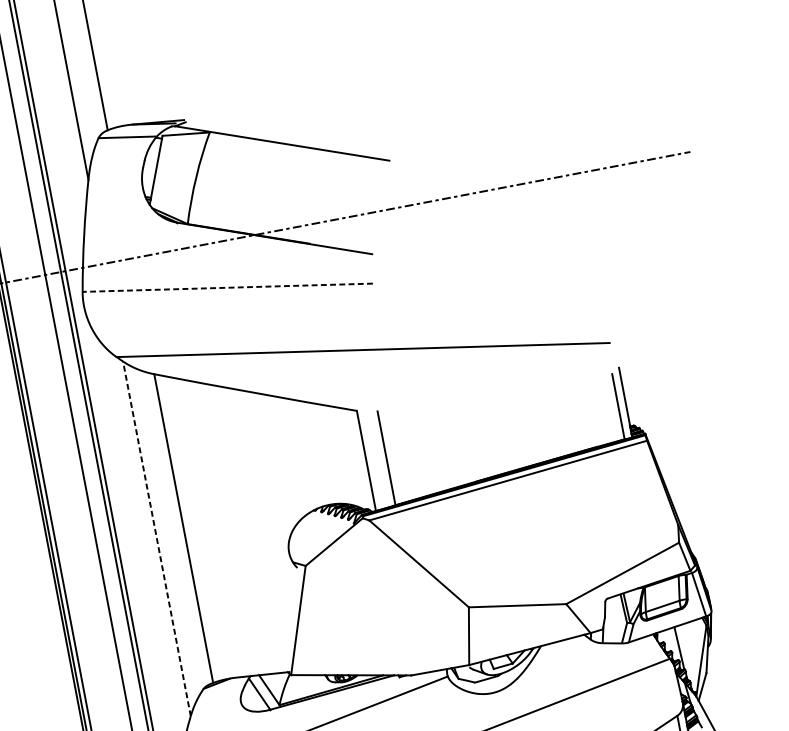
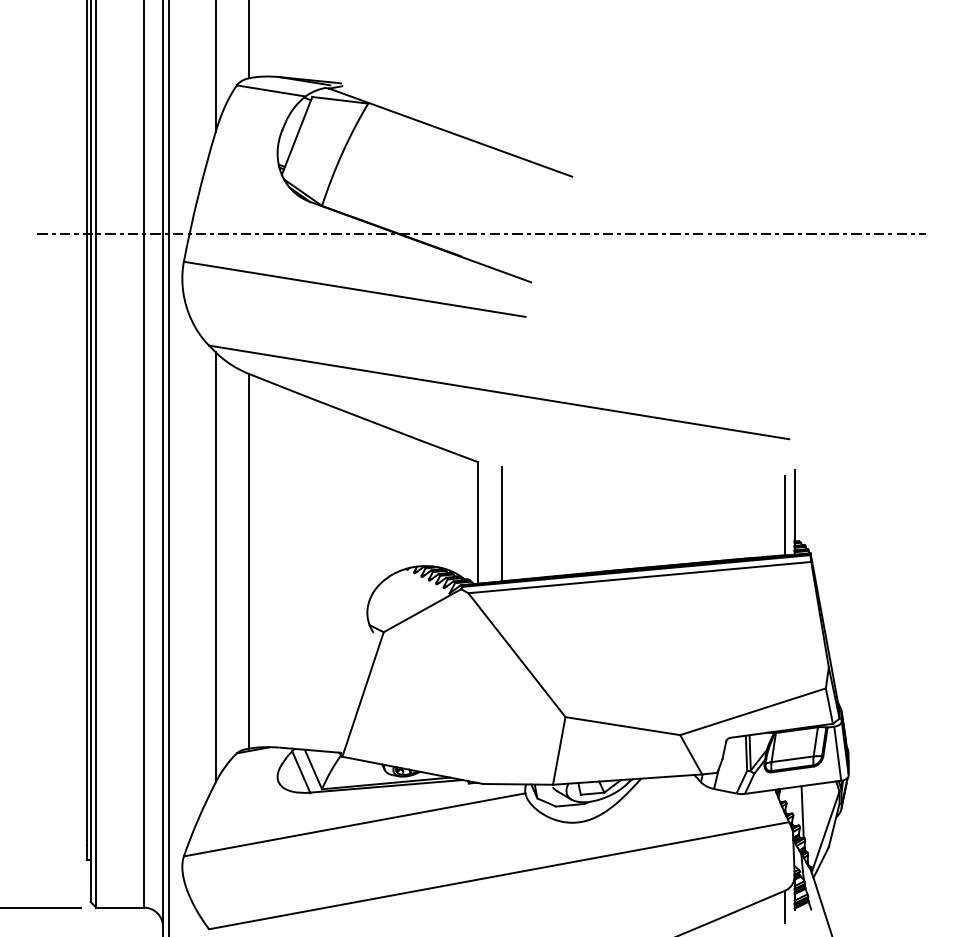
line: (227, 287) -> (354, 289), dashed -> solid
line: (156, 538) -> (215, 566), dashed -> solid

